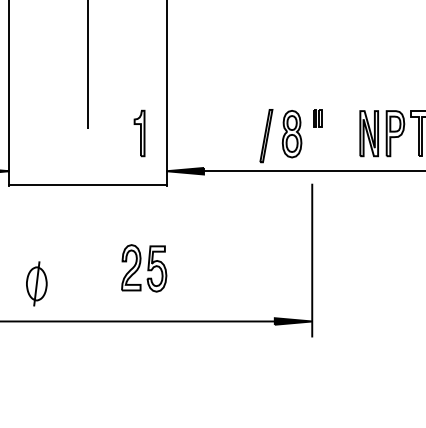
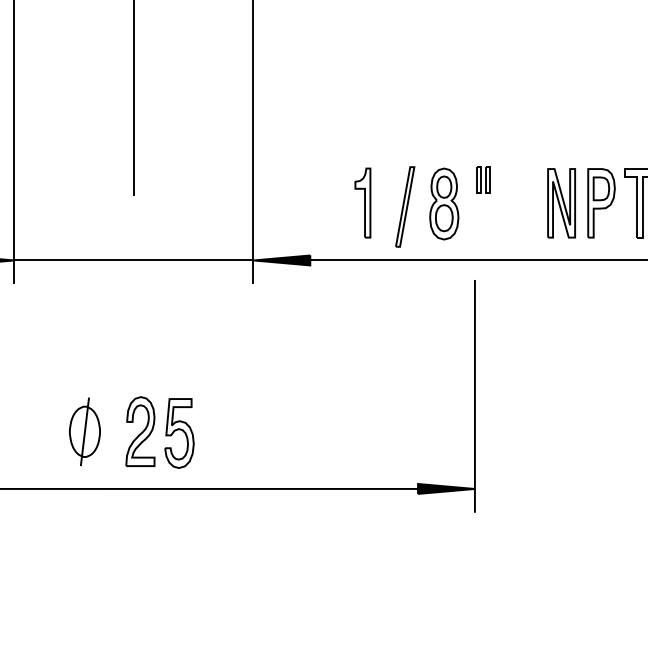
part: (139, 133) -> (362, 203), moved
line: (87, 185) -> (133, 260), moved
part: (144, 268) -> (160, 432), moved
part: (36, 283) -> (84, 431), moved

